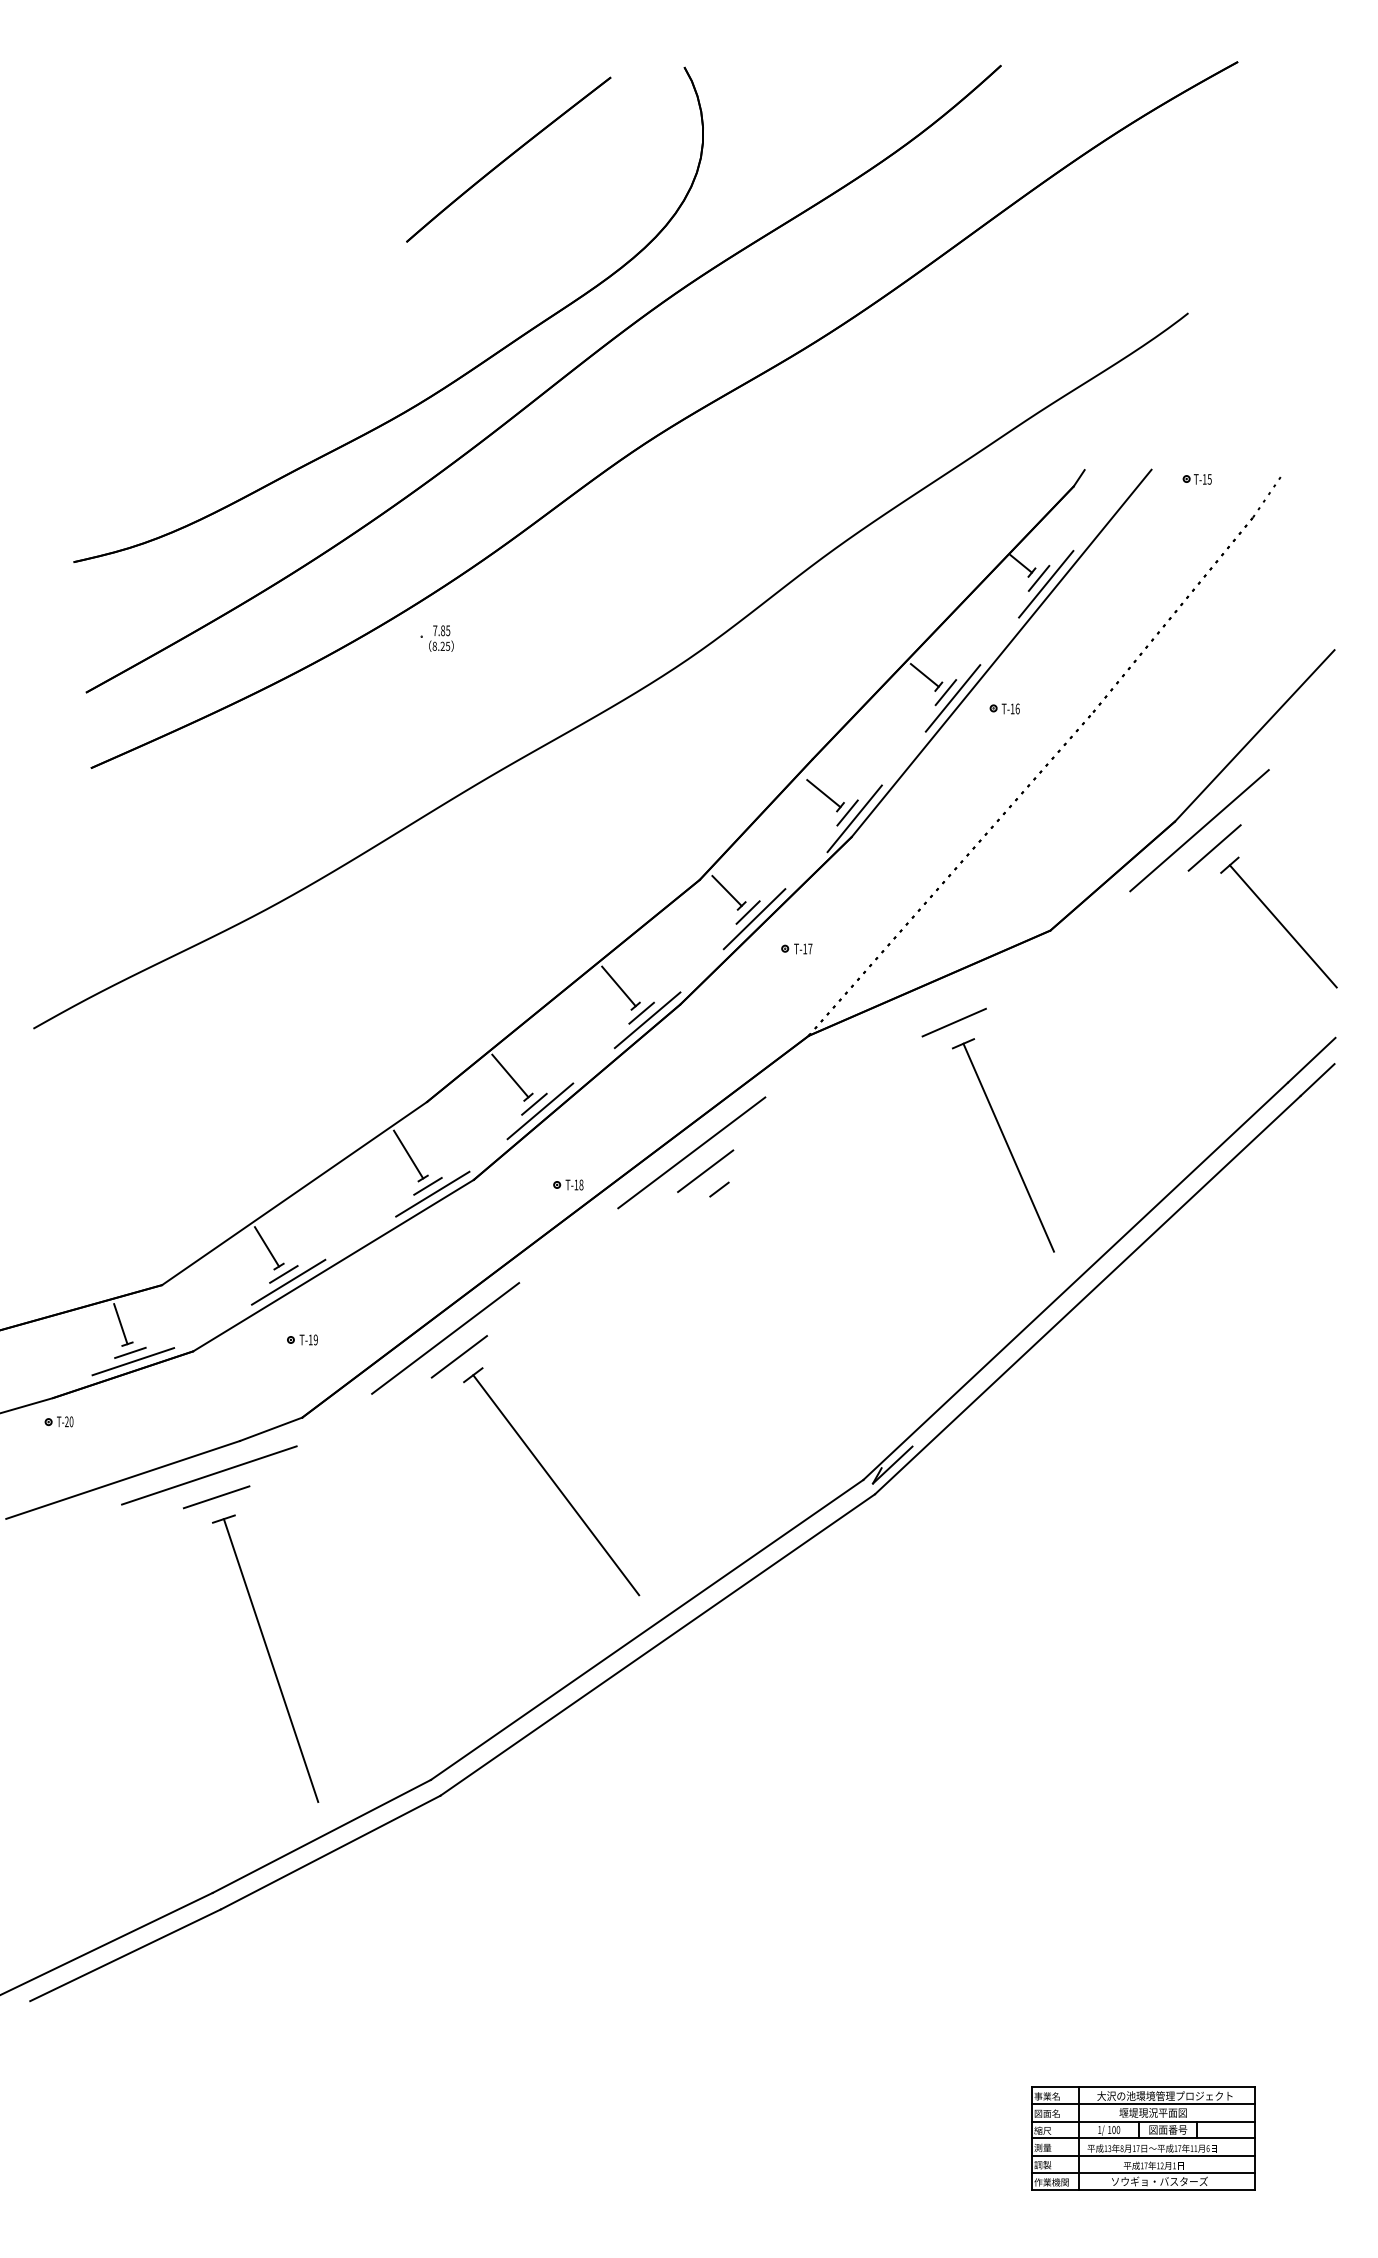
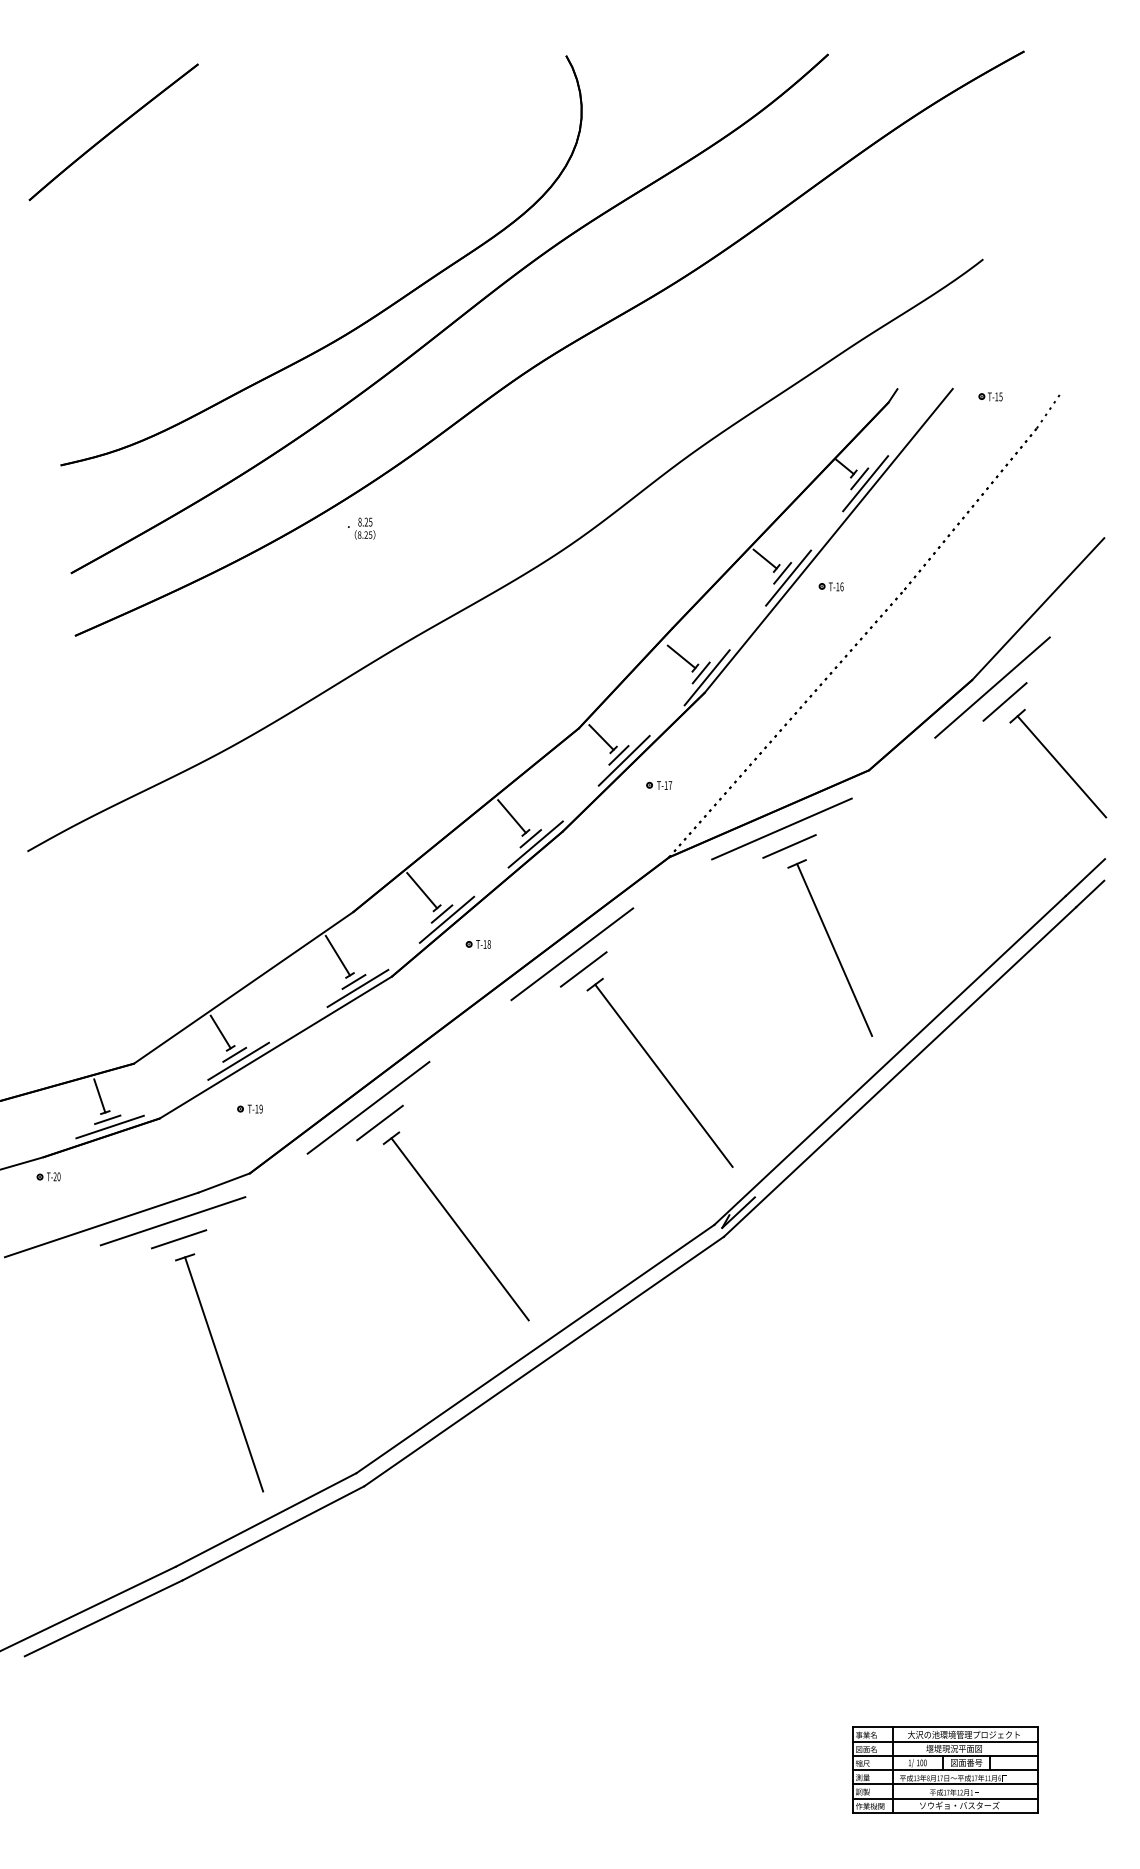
part: (508, 159) -> (113, 132), moved
text: (439, 630) -> (363, 521), 7.85 -> 8.25
line: (944, 1001) -> (781, 828), added
part: (568, 1184) -> (478, 944), moved
line: (802, 1299) -> (663, 1075), added

